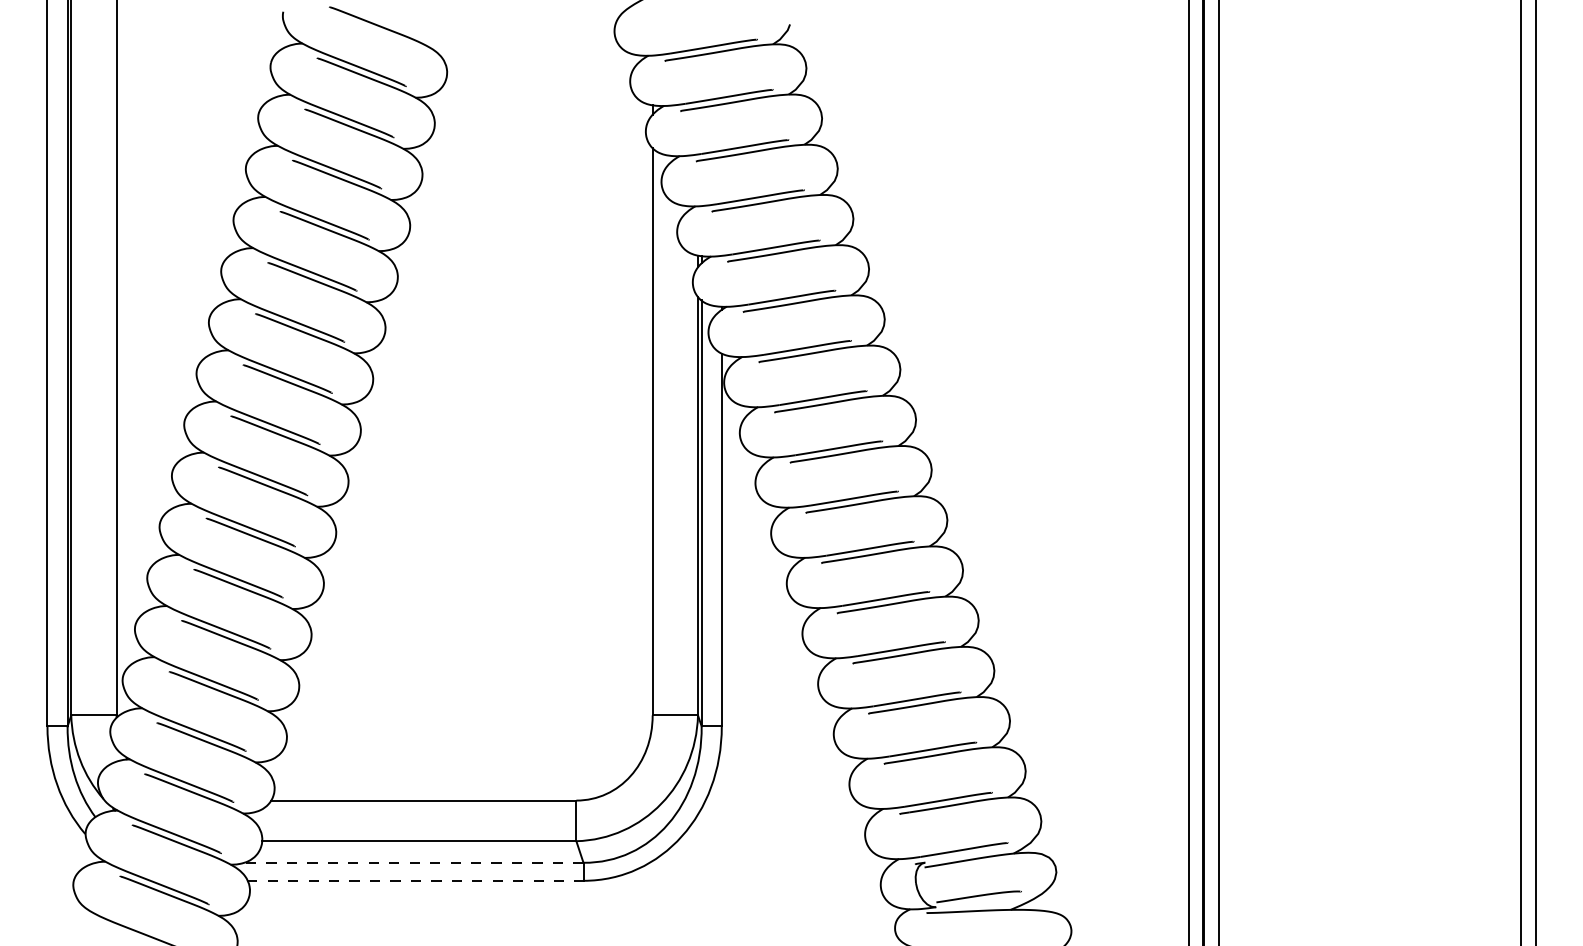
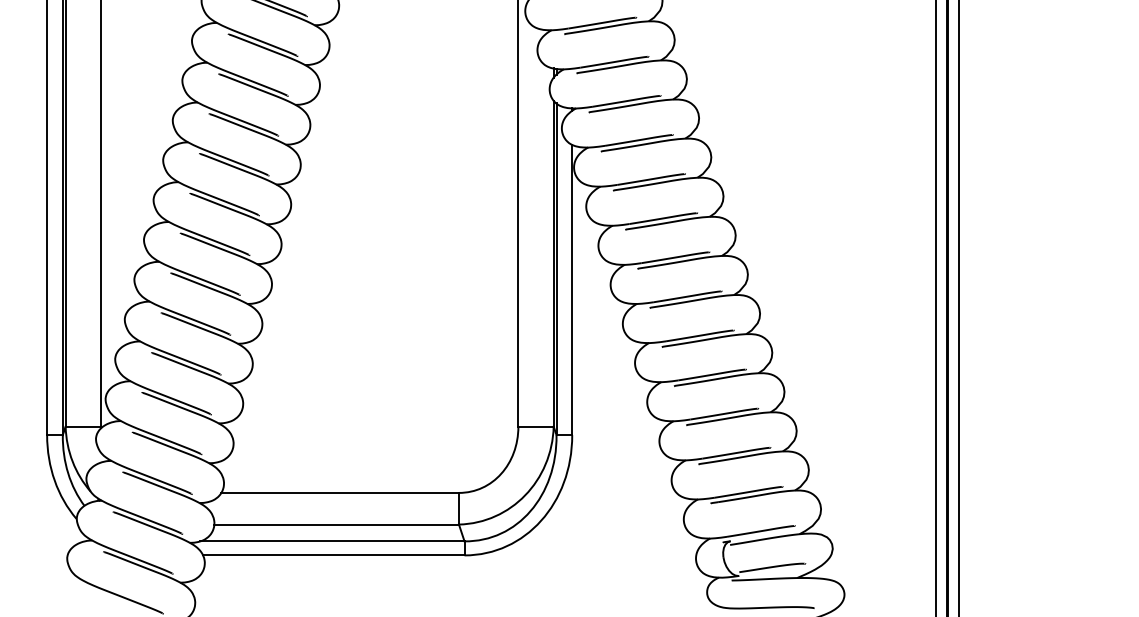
line: (413, 862) -> (332, 541), dashed -> solid
line: (415, 880) -> (333, 555), dashed -> solid

